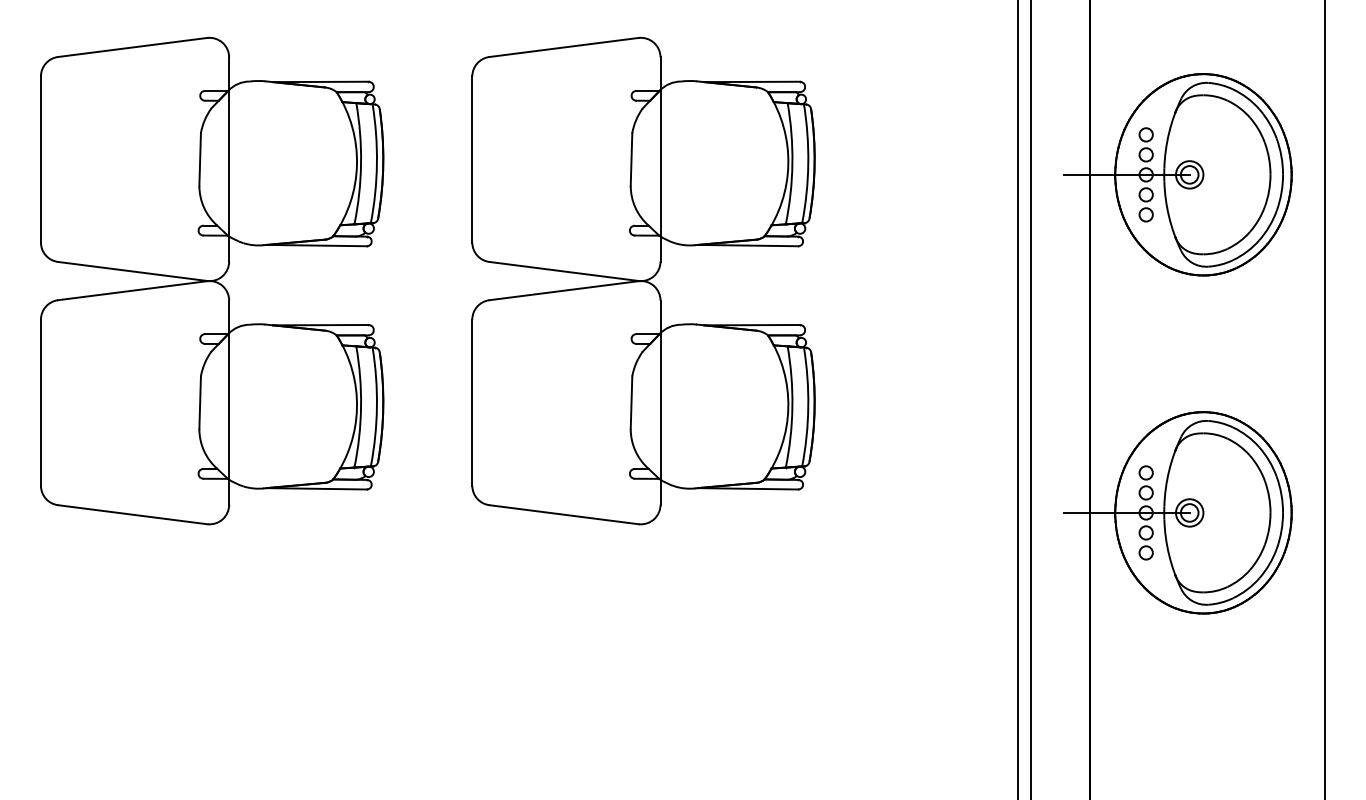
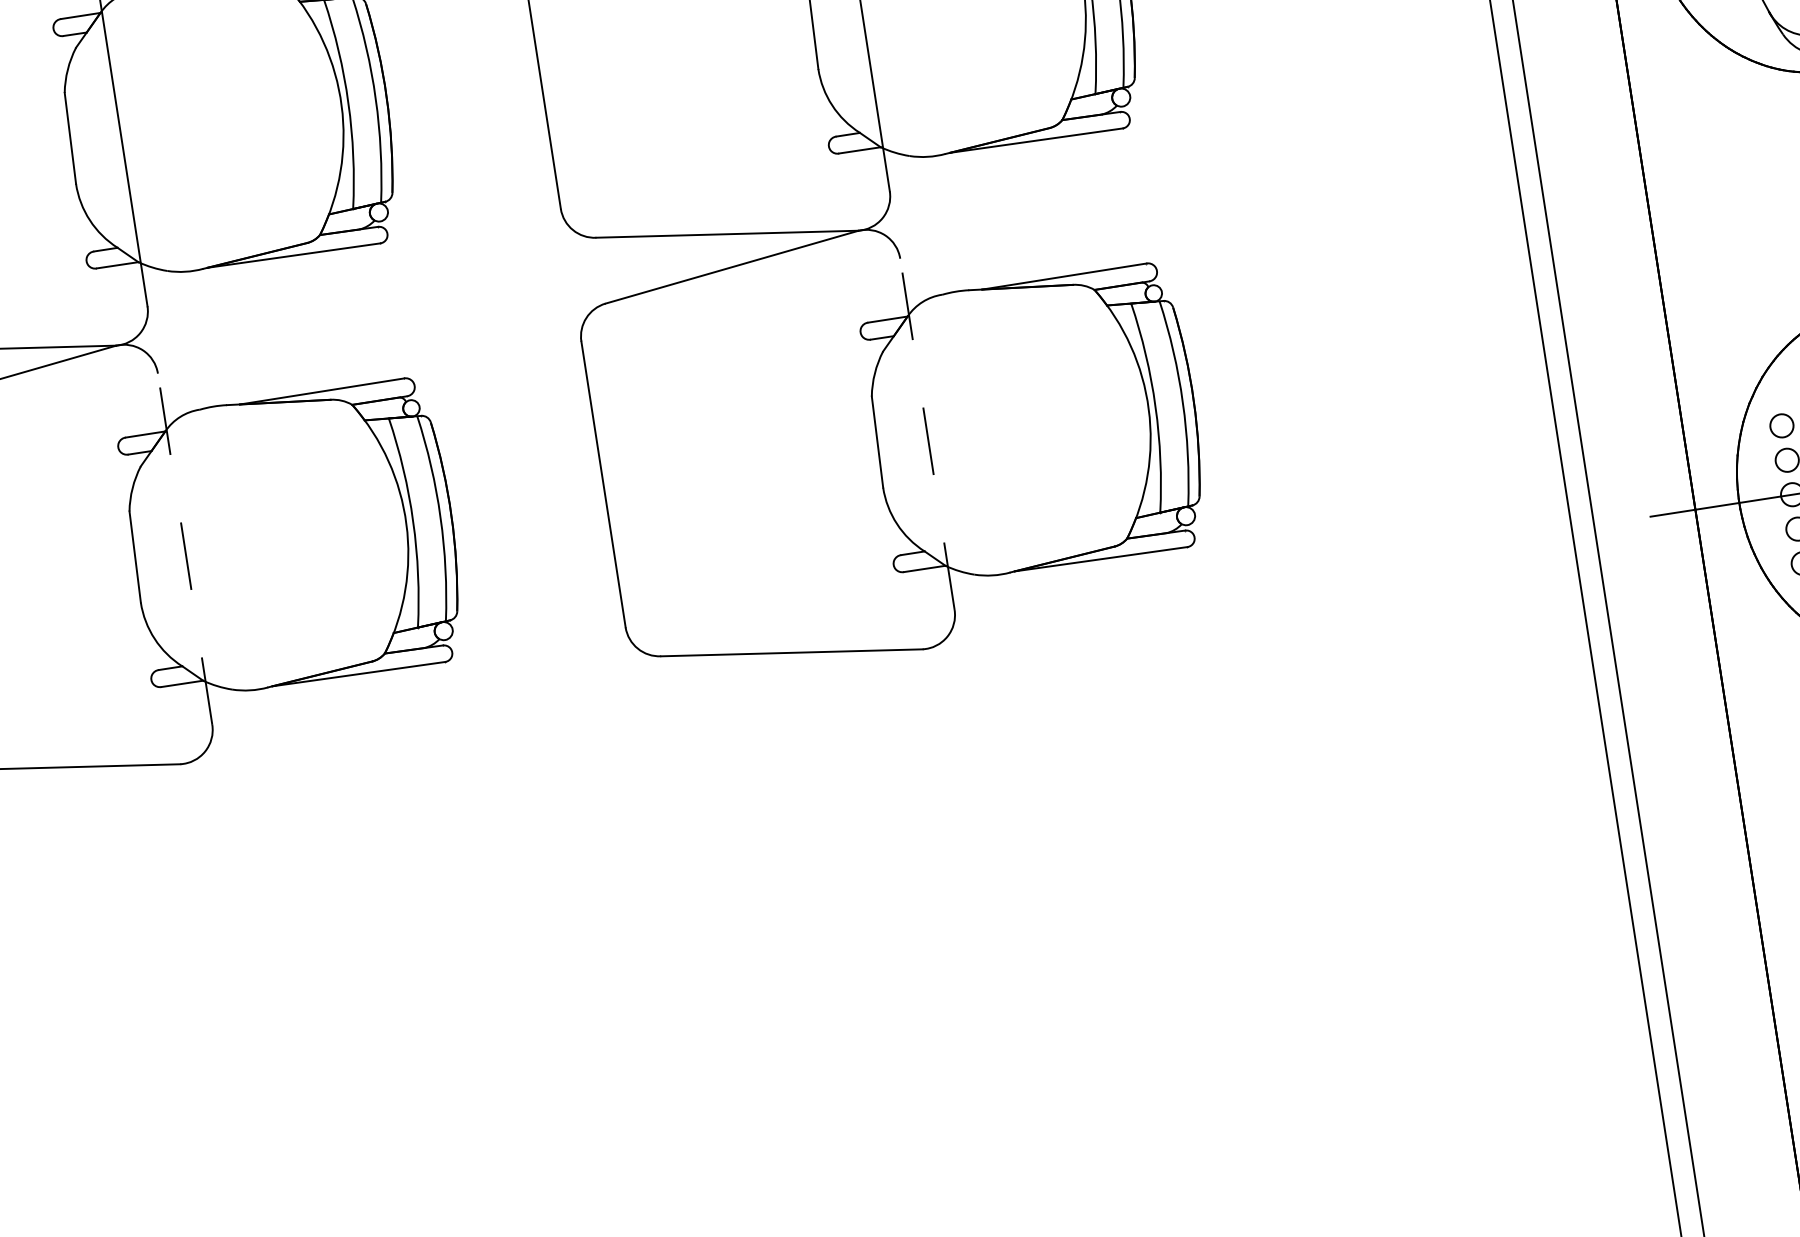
line: (229, 402) -> (185, 548), solid -> dashed
line: (660, 402) -> (927, 434), solid -> dashed

